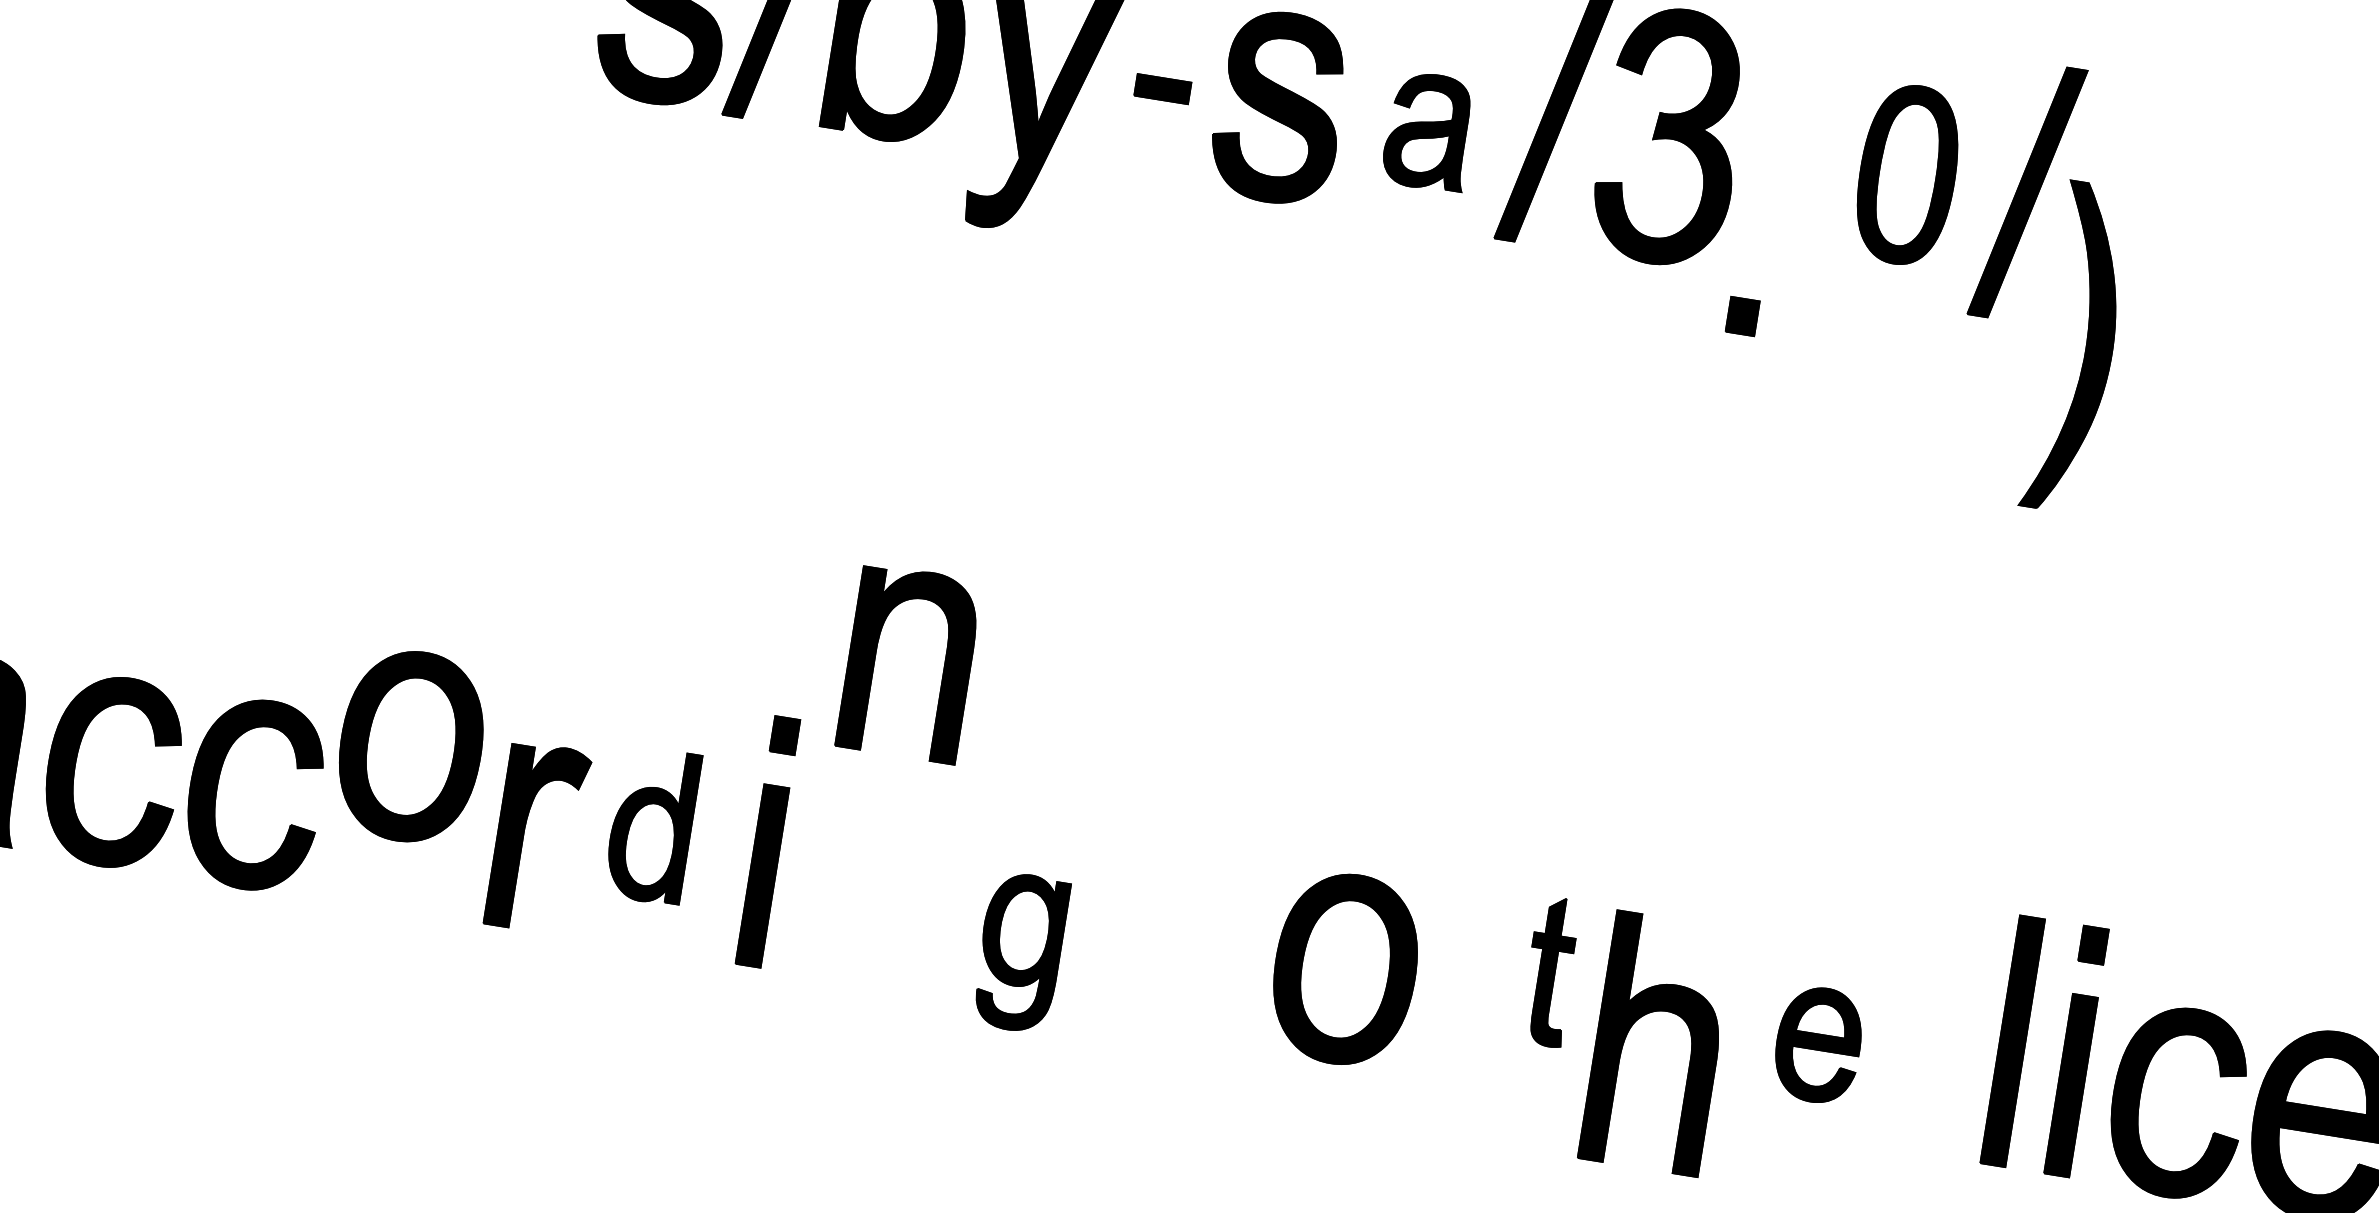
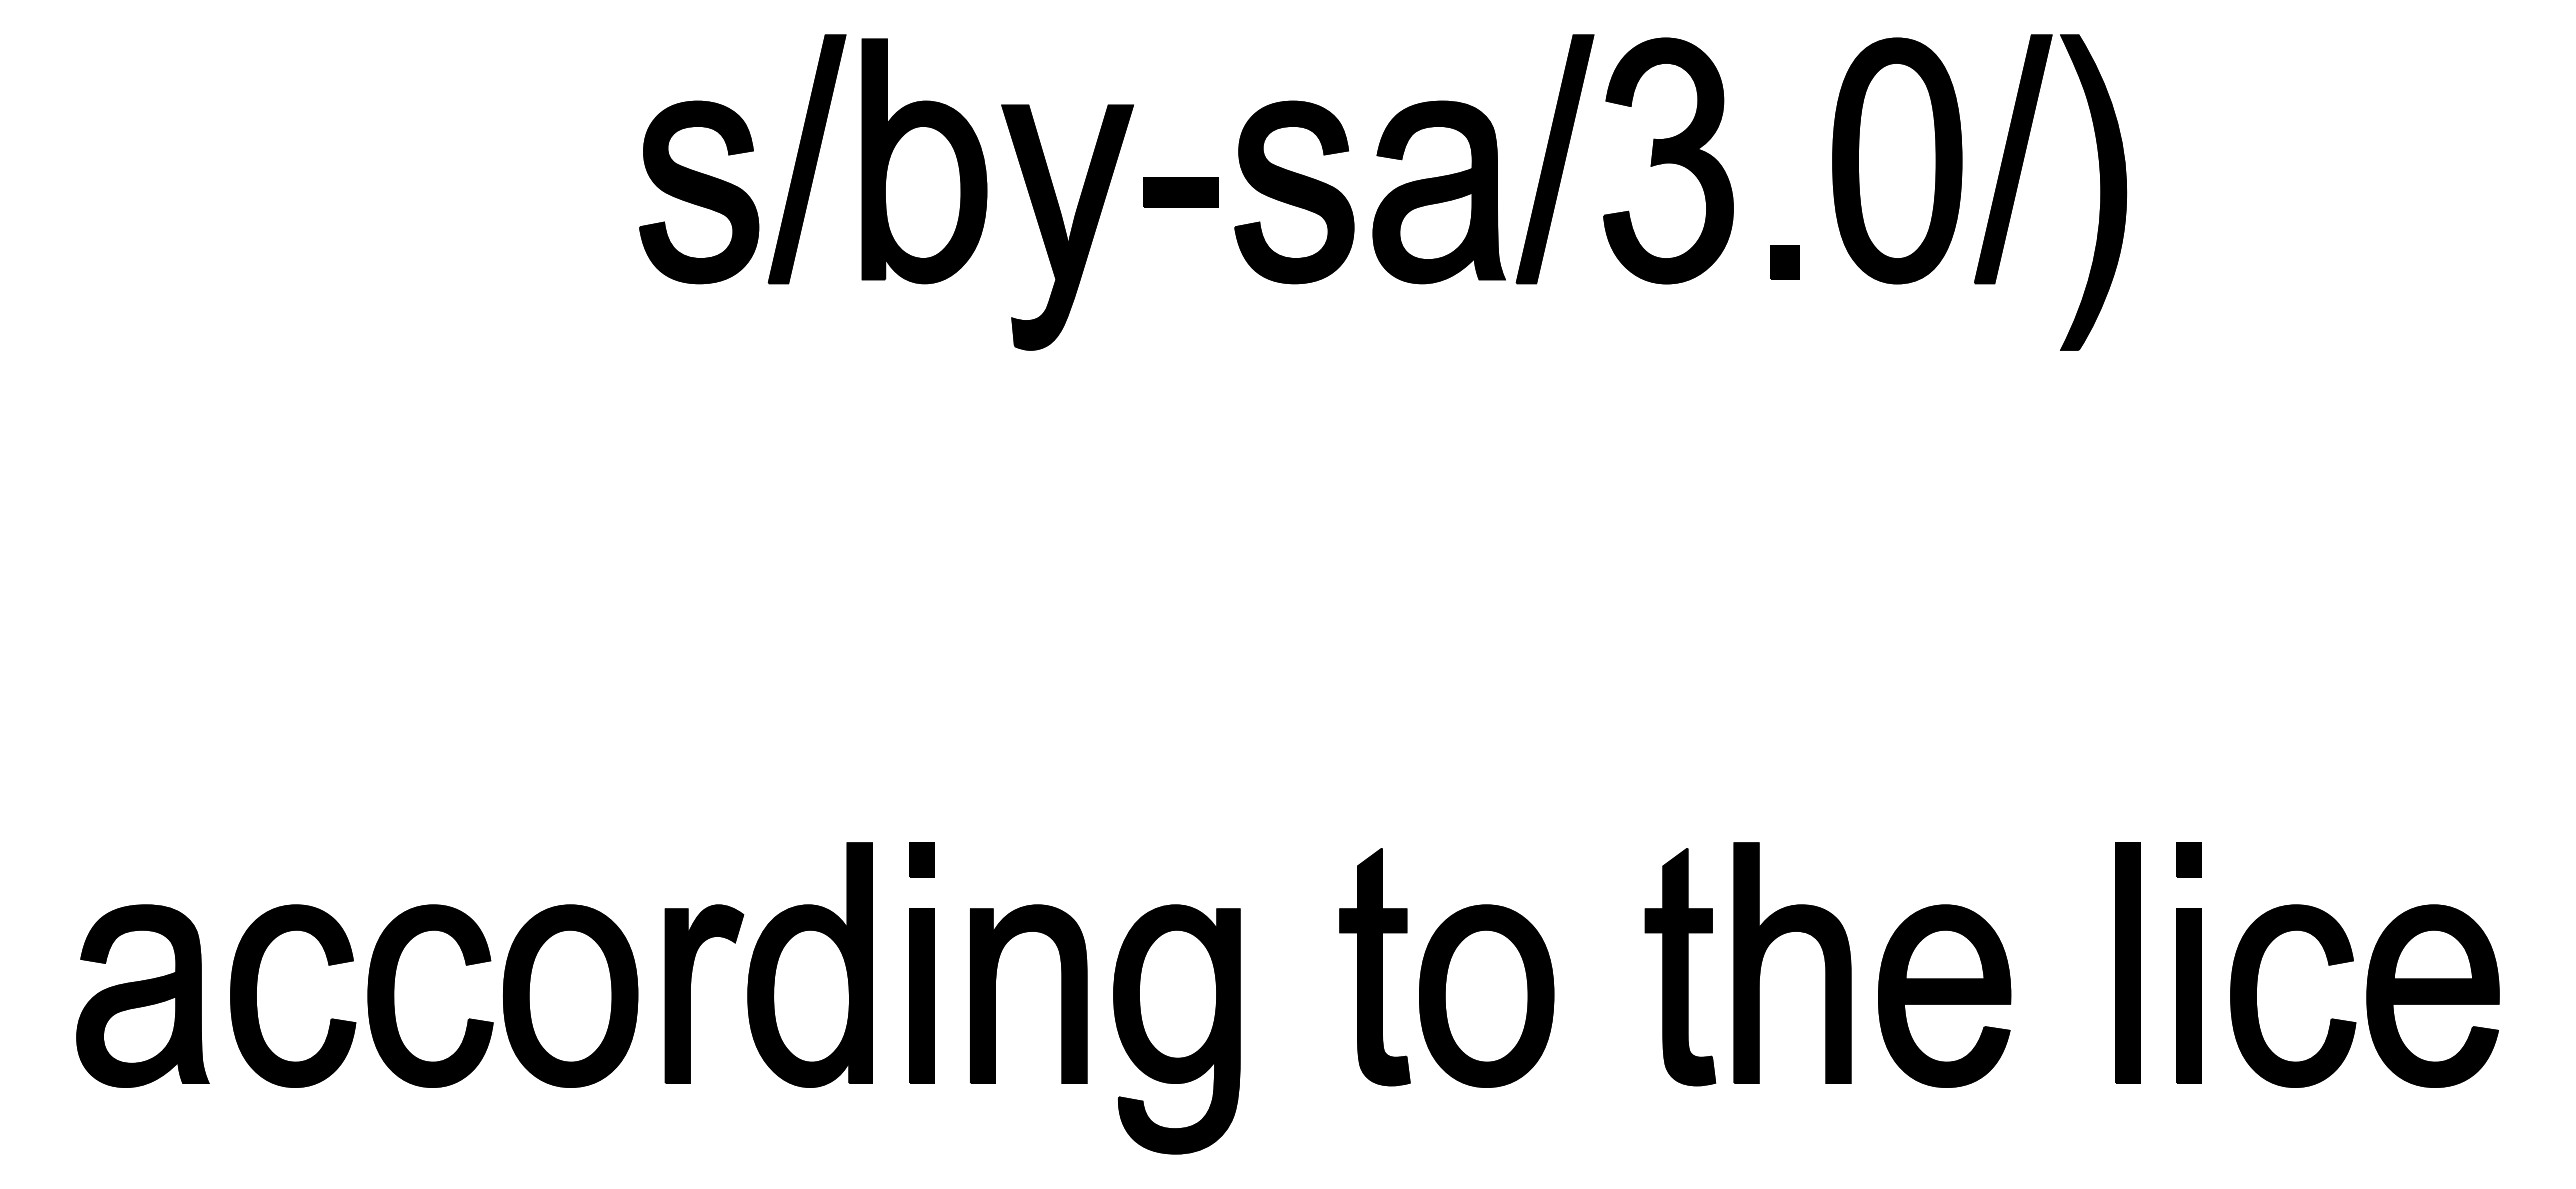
part: (1162, 89) -> (1180, 192), size x1.43
part: (1428, 131) -> (1438, 192), size x1.67
part: (1907, 174) -> (1897, 160), size x1.43
part: (1742, 316) -> (1784, 262), moved
part: (2085, 349) -> (2100, 192), moved
part: (875, 657) -> (995, 993), moved
part: (411, 745) -> (570, 995), moved
part: (651, 824) -> (809, 964), size x1.67
part: (1234, 921) -> (1374, 967), added
part: (1019, 952) -> (1176, 1029), size x1.67
part: (1550, 971) -> (1680, 967), size x1.67
part: (1642, 1017) -> (1774, 940), moved
part: (1818, 1044) -> (1944, 995), size x1.67

